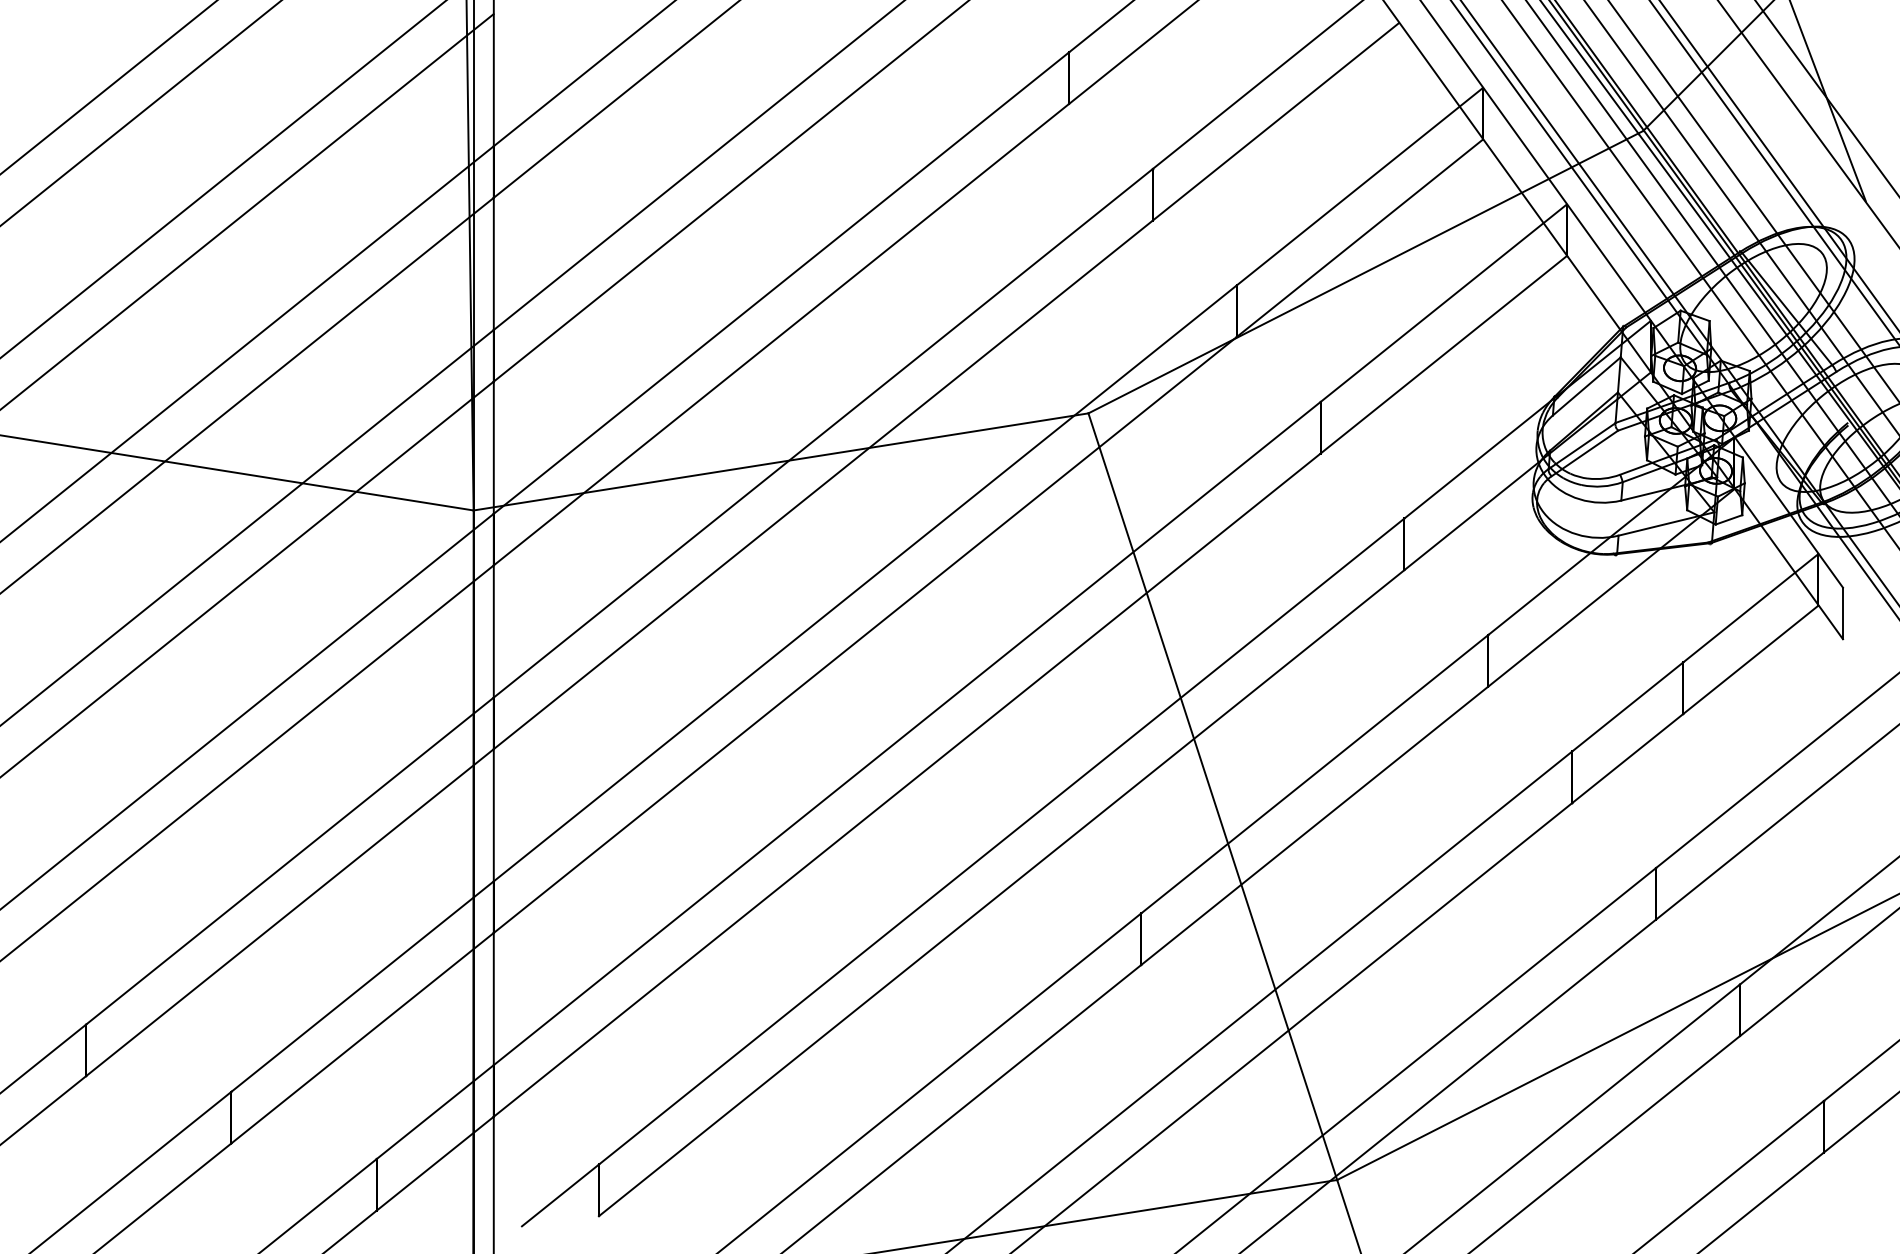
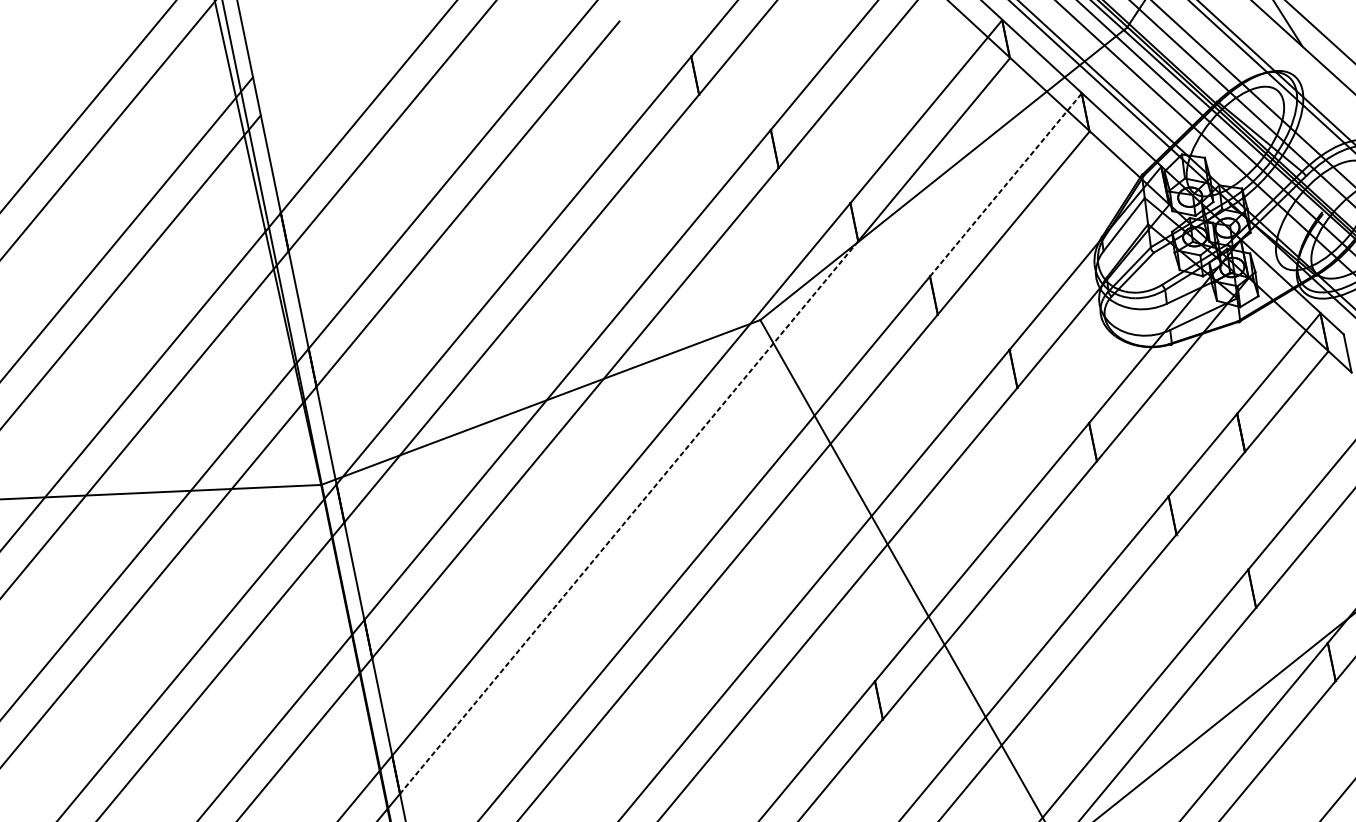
line: (1443, 303) -> (1005, 185), solid -> dashed
line: (864, 635) -> (628, 518), solid -> dashed

